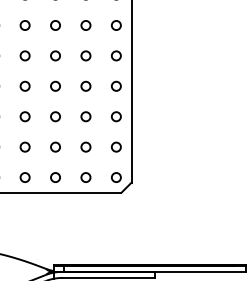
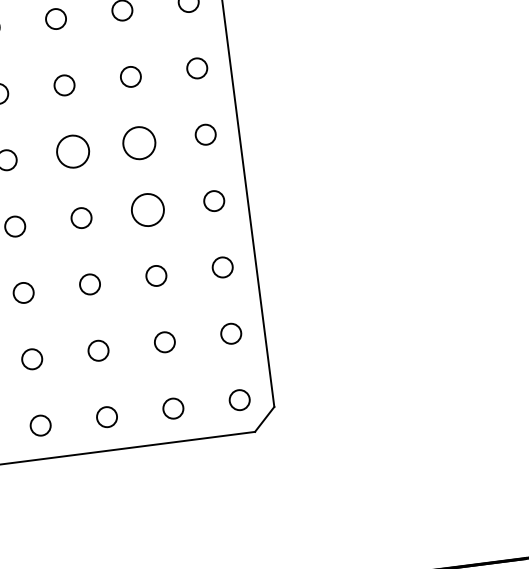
circle: (55, 55) -> (72, 150), size x1.6
circle: (85, 55) -> (138, 142), size x1.6
circle: (85, 85) -> (146, 207), size x1.6

